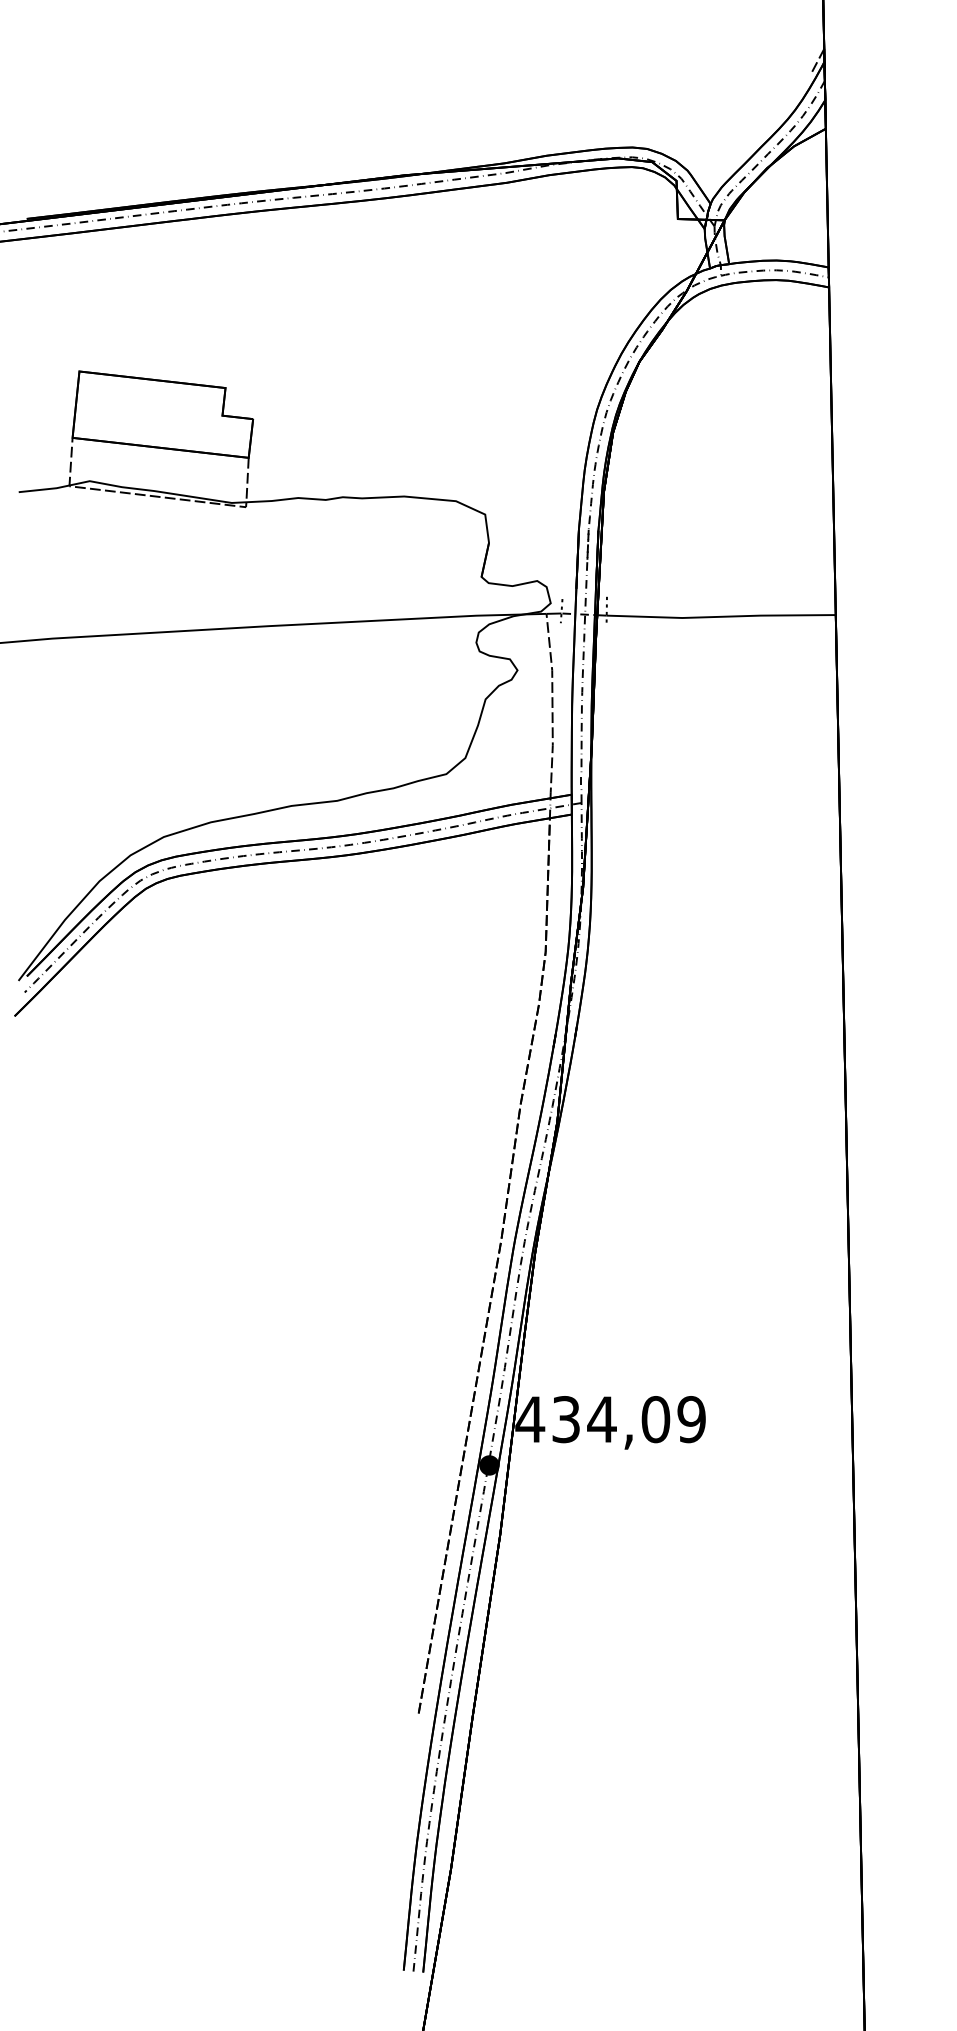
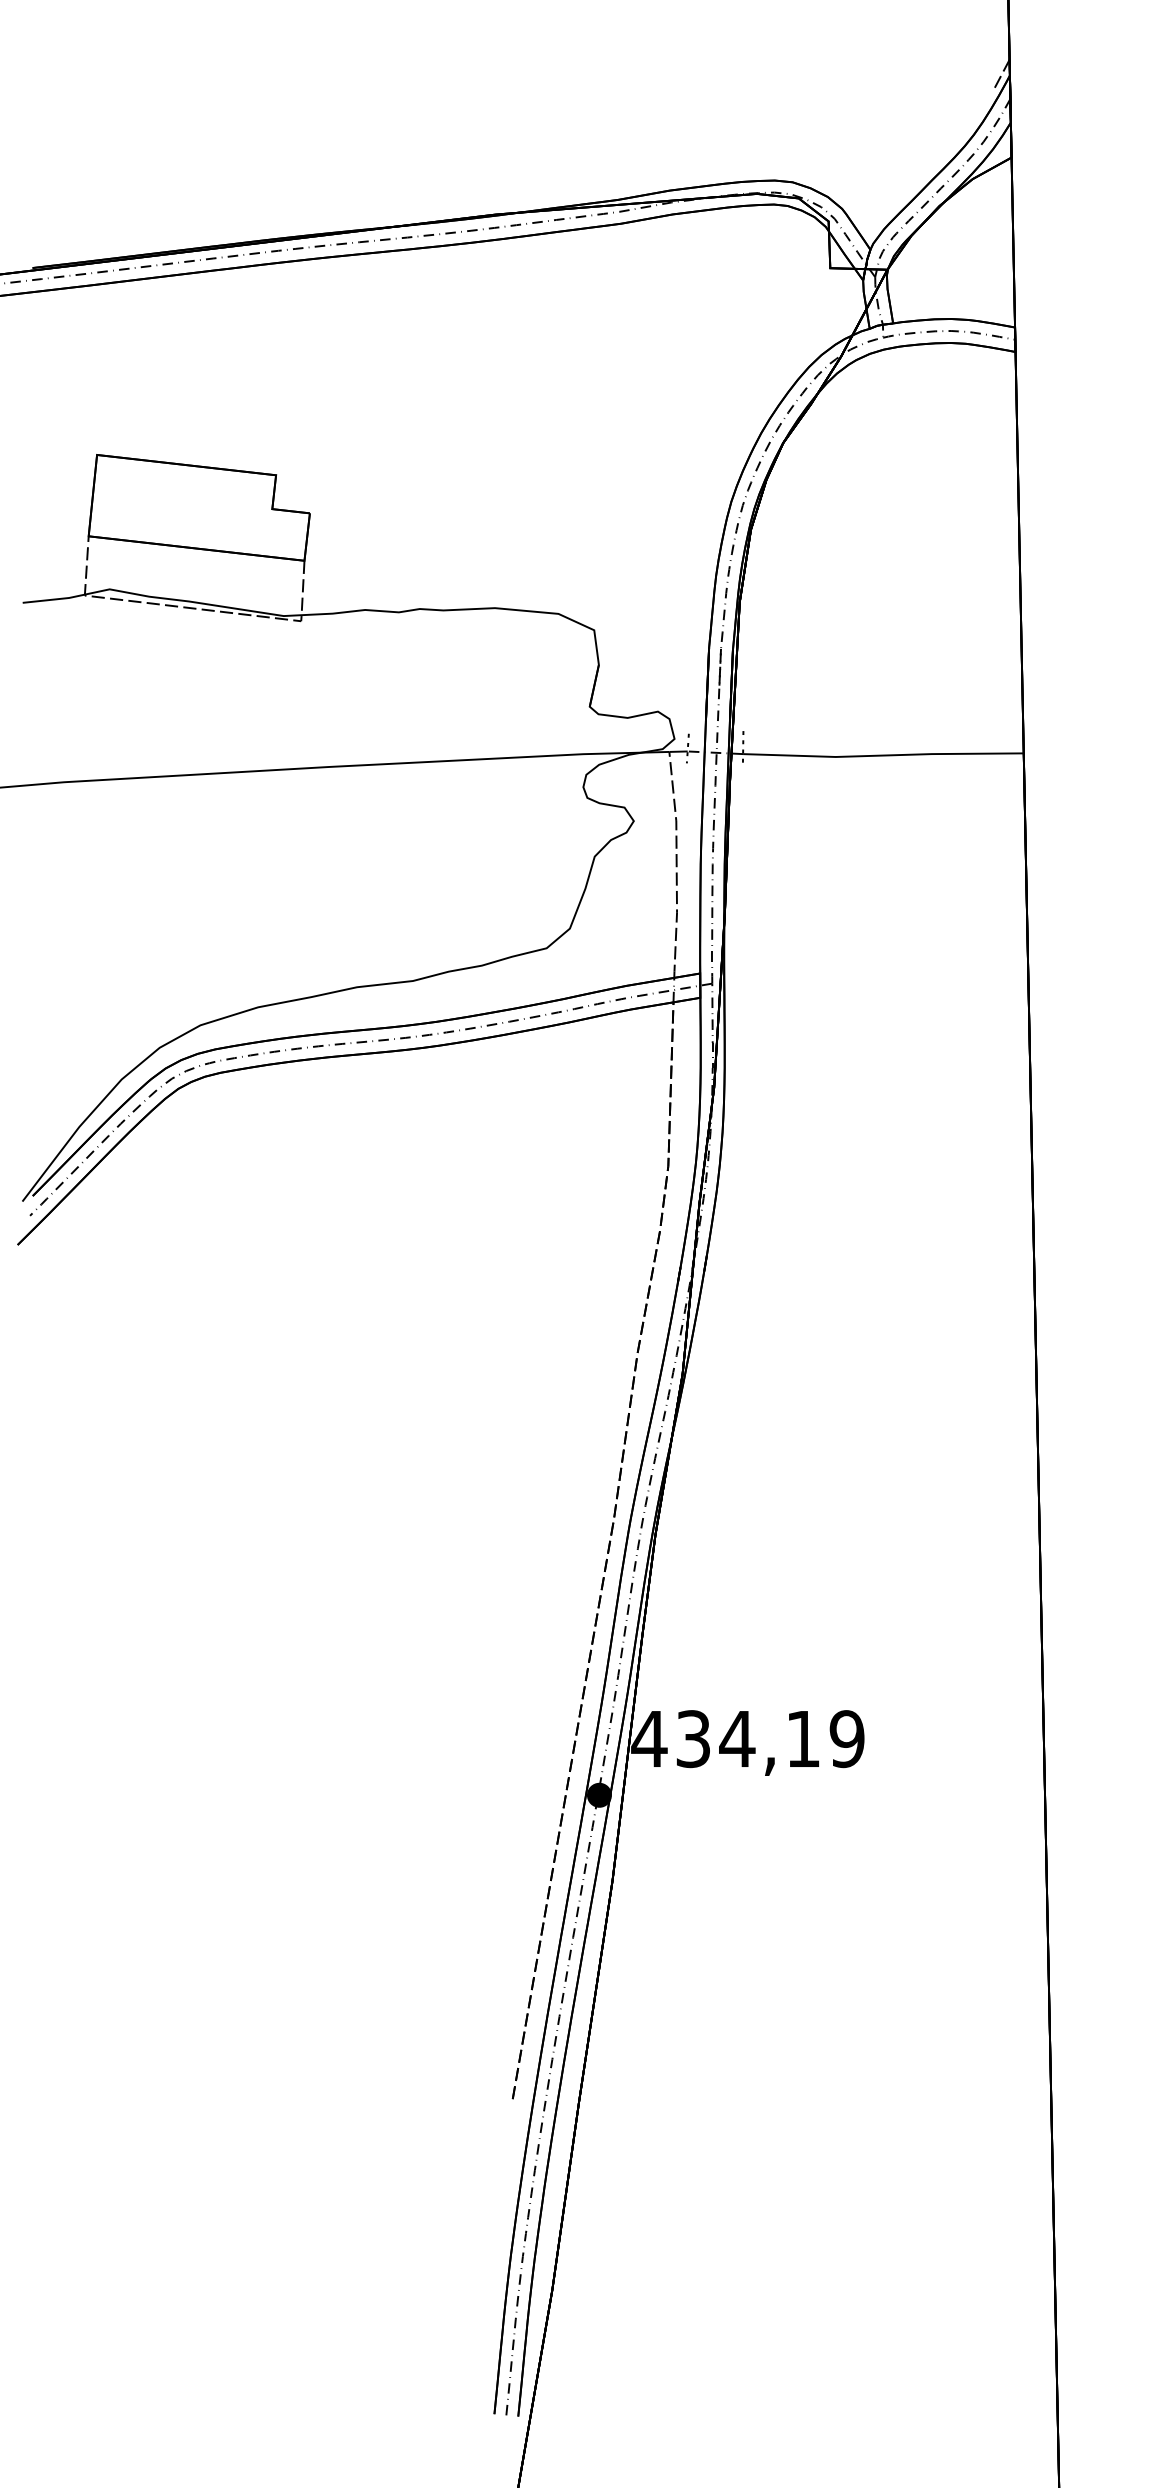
text: (656, 1419) -> (803, 1739), 434,09 -> 434,19

